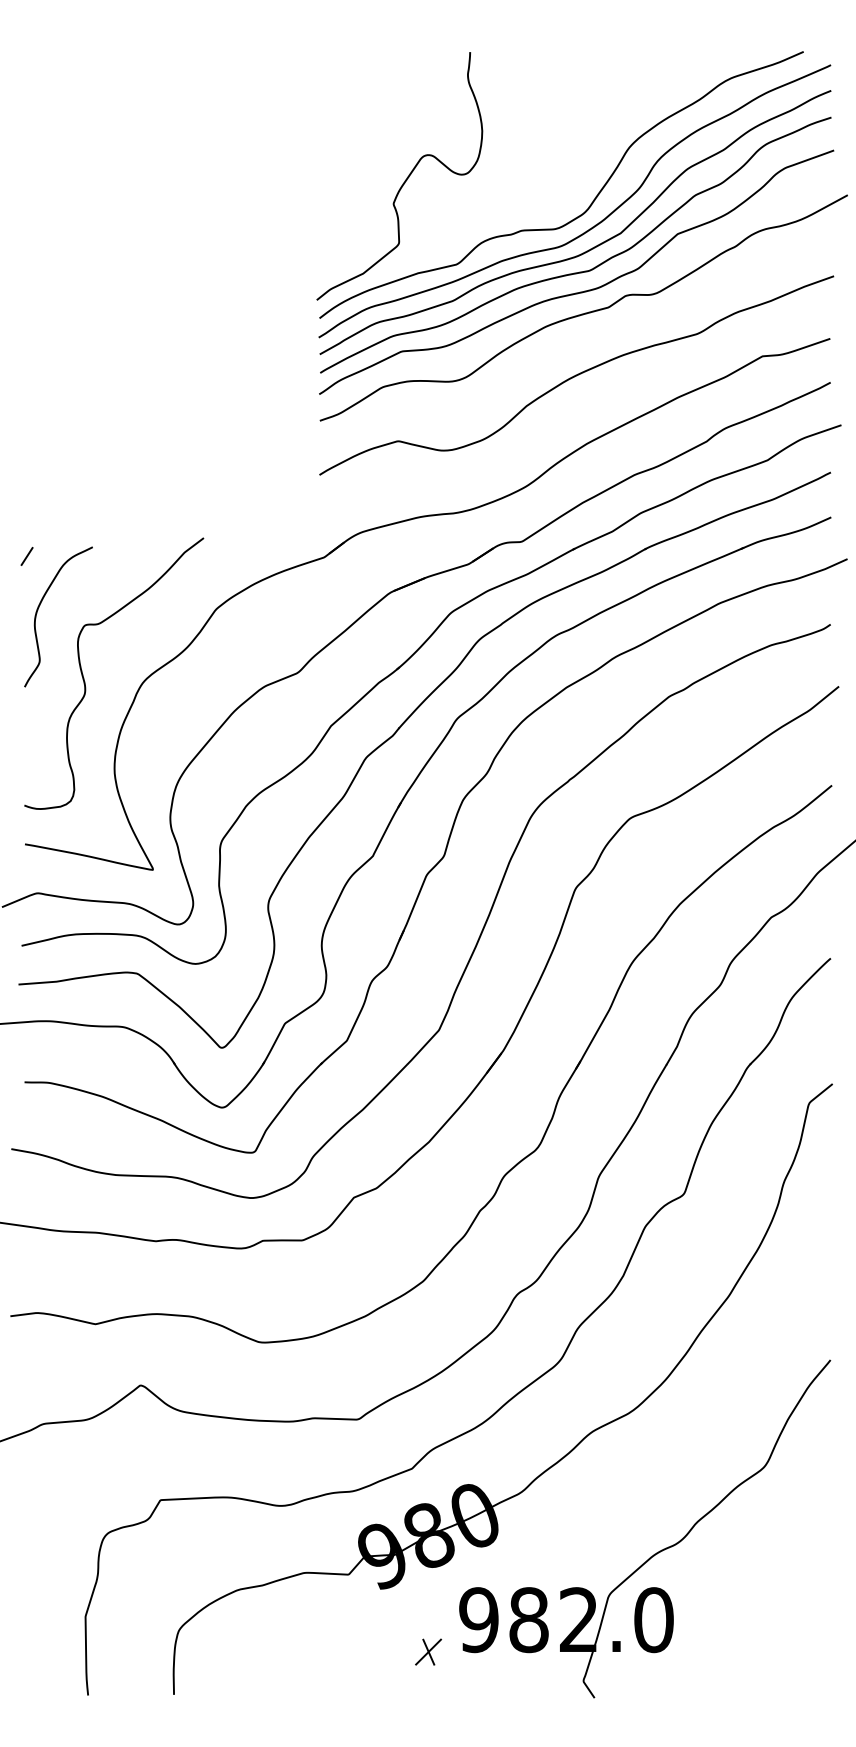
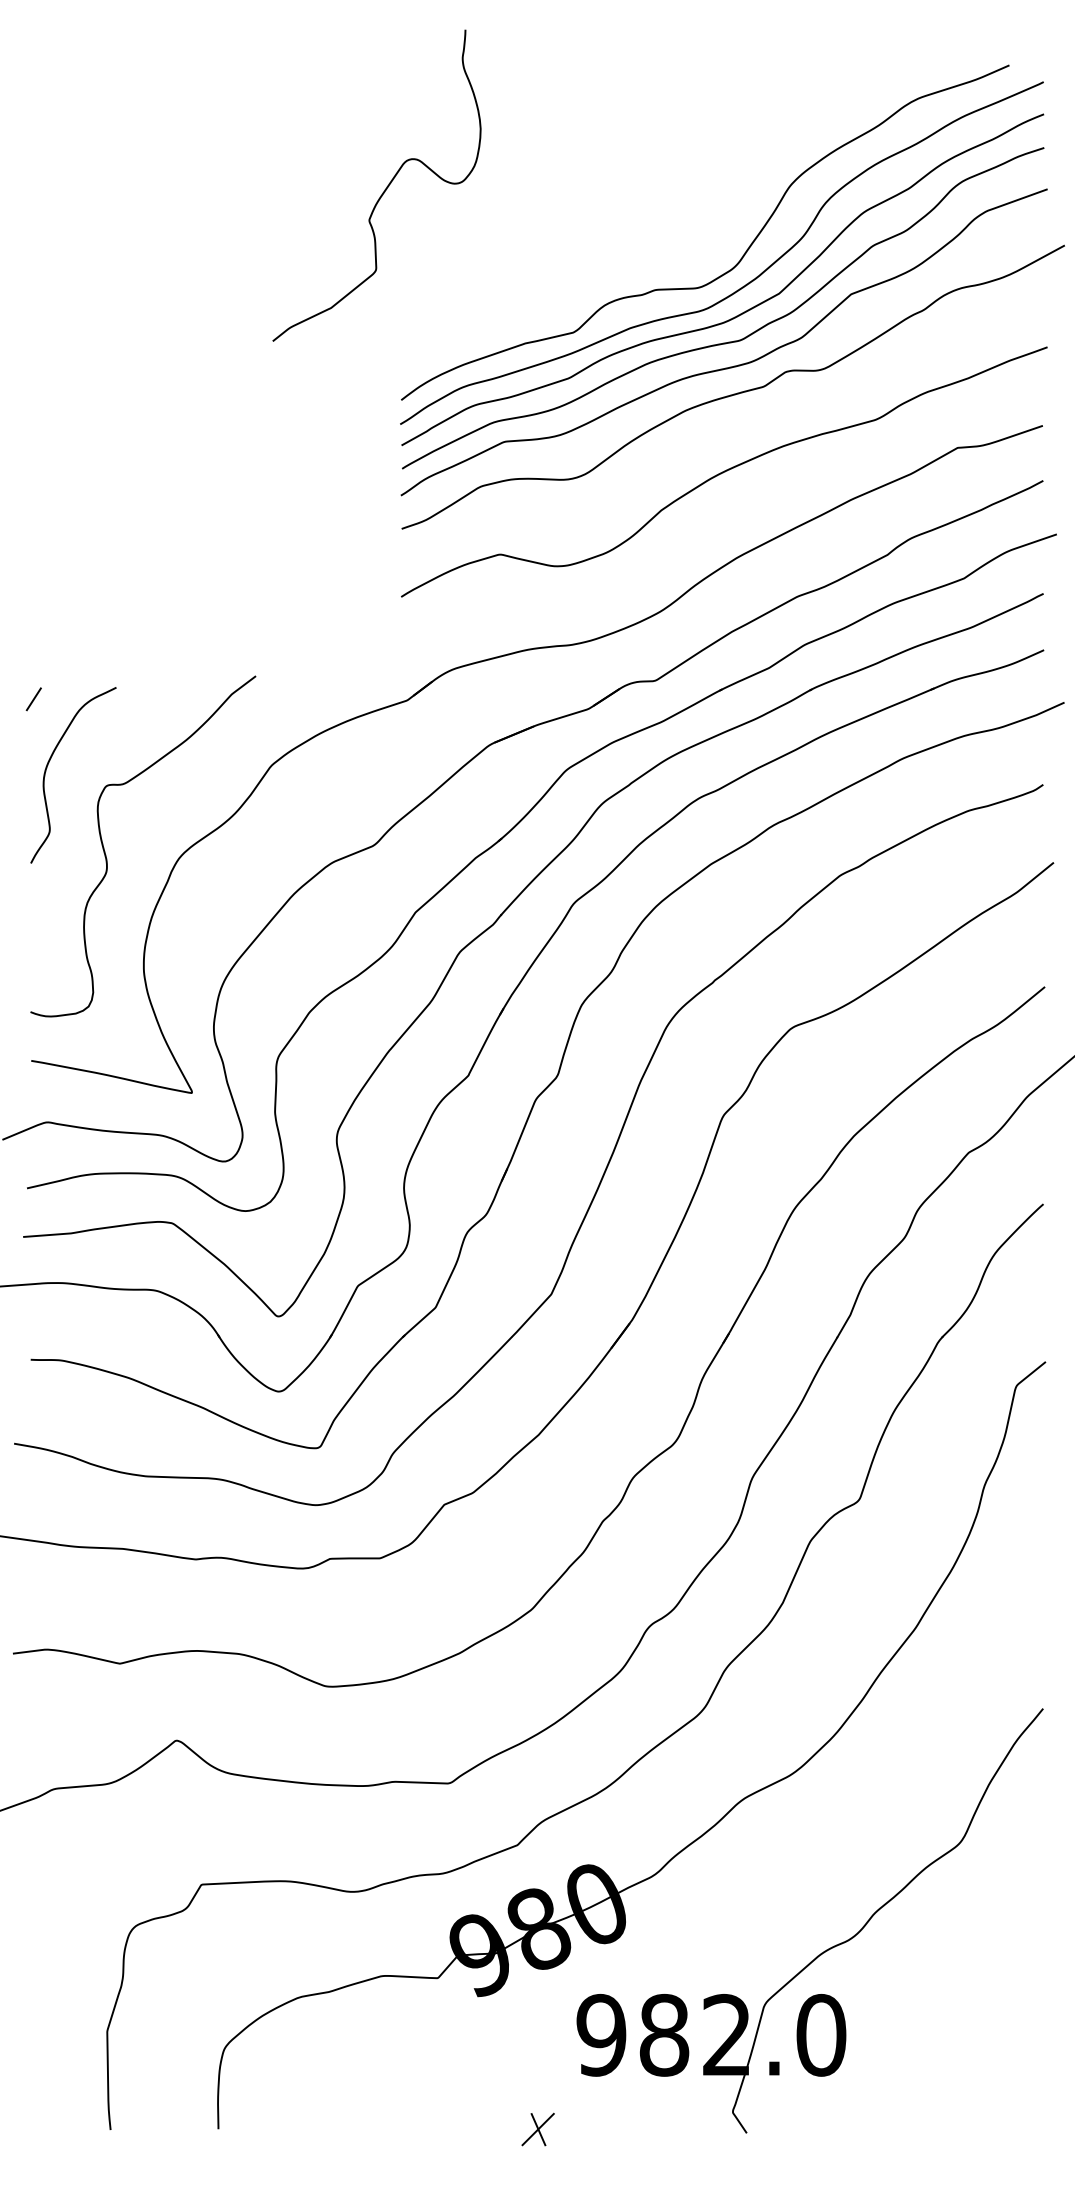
curve: (405, 179) -> (384, 189), moved
part: (428, 1652) -> (537, 2129), moved

